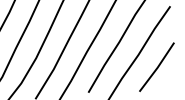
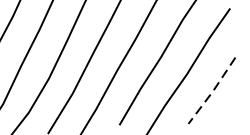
line: (157, 67) -> (212, 91), solid -> dashed

